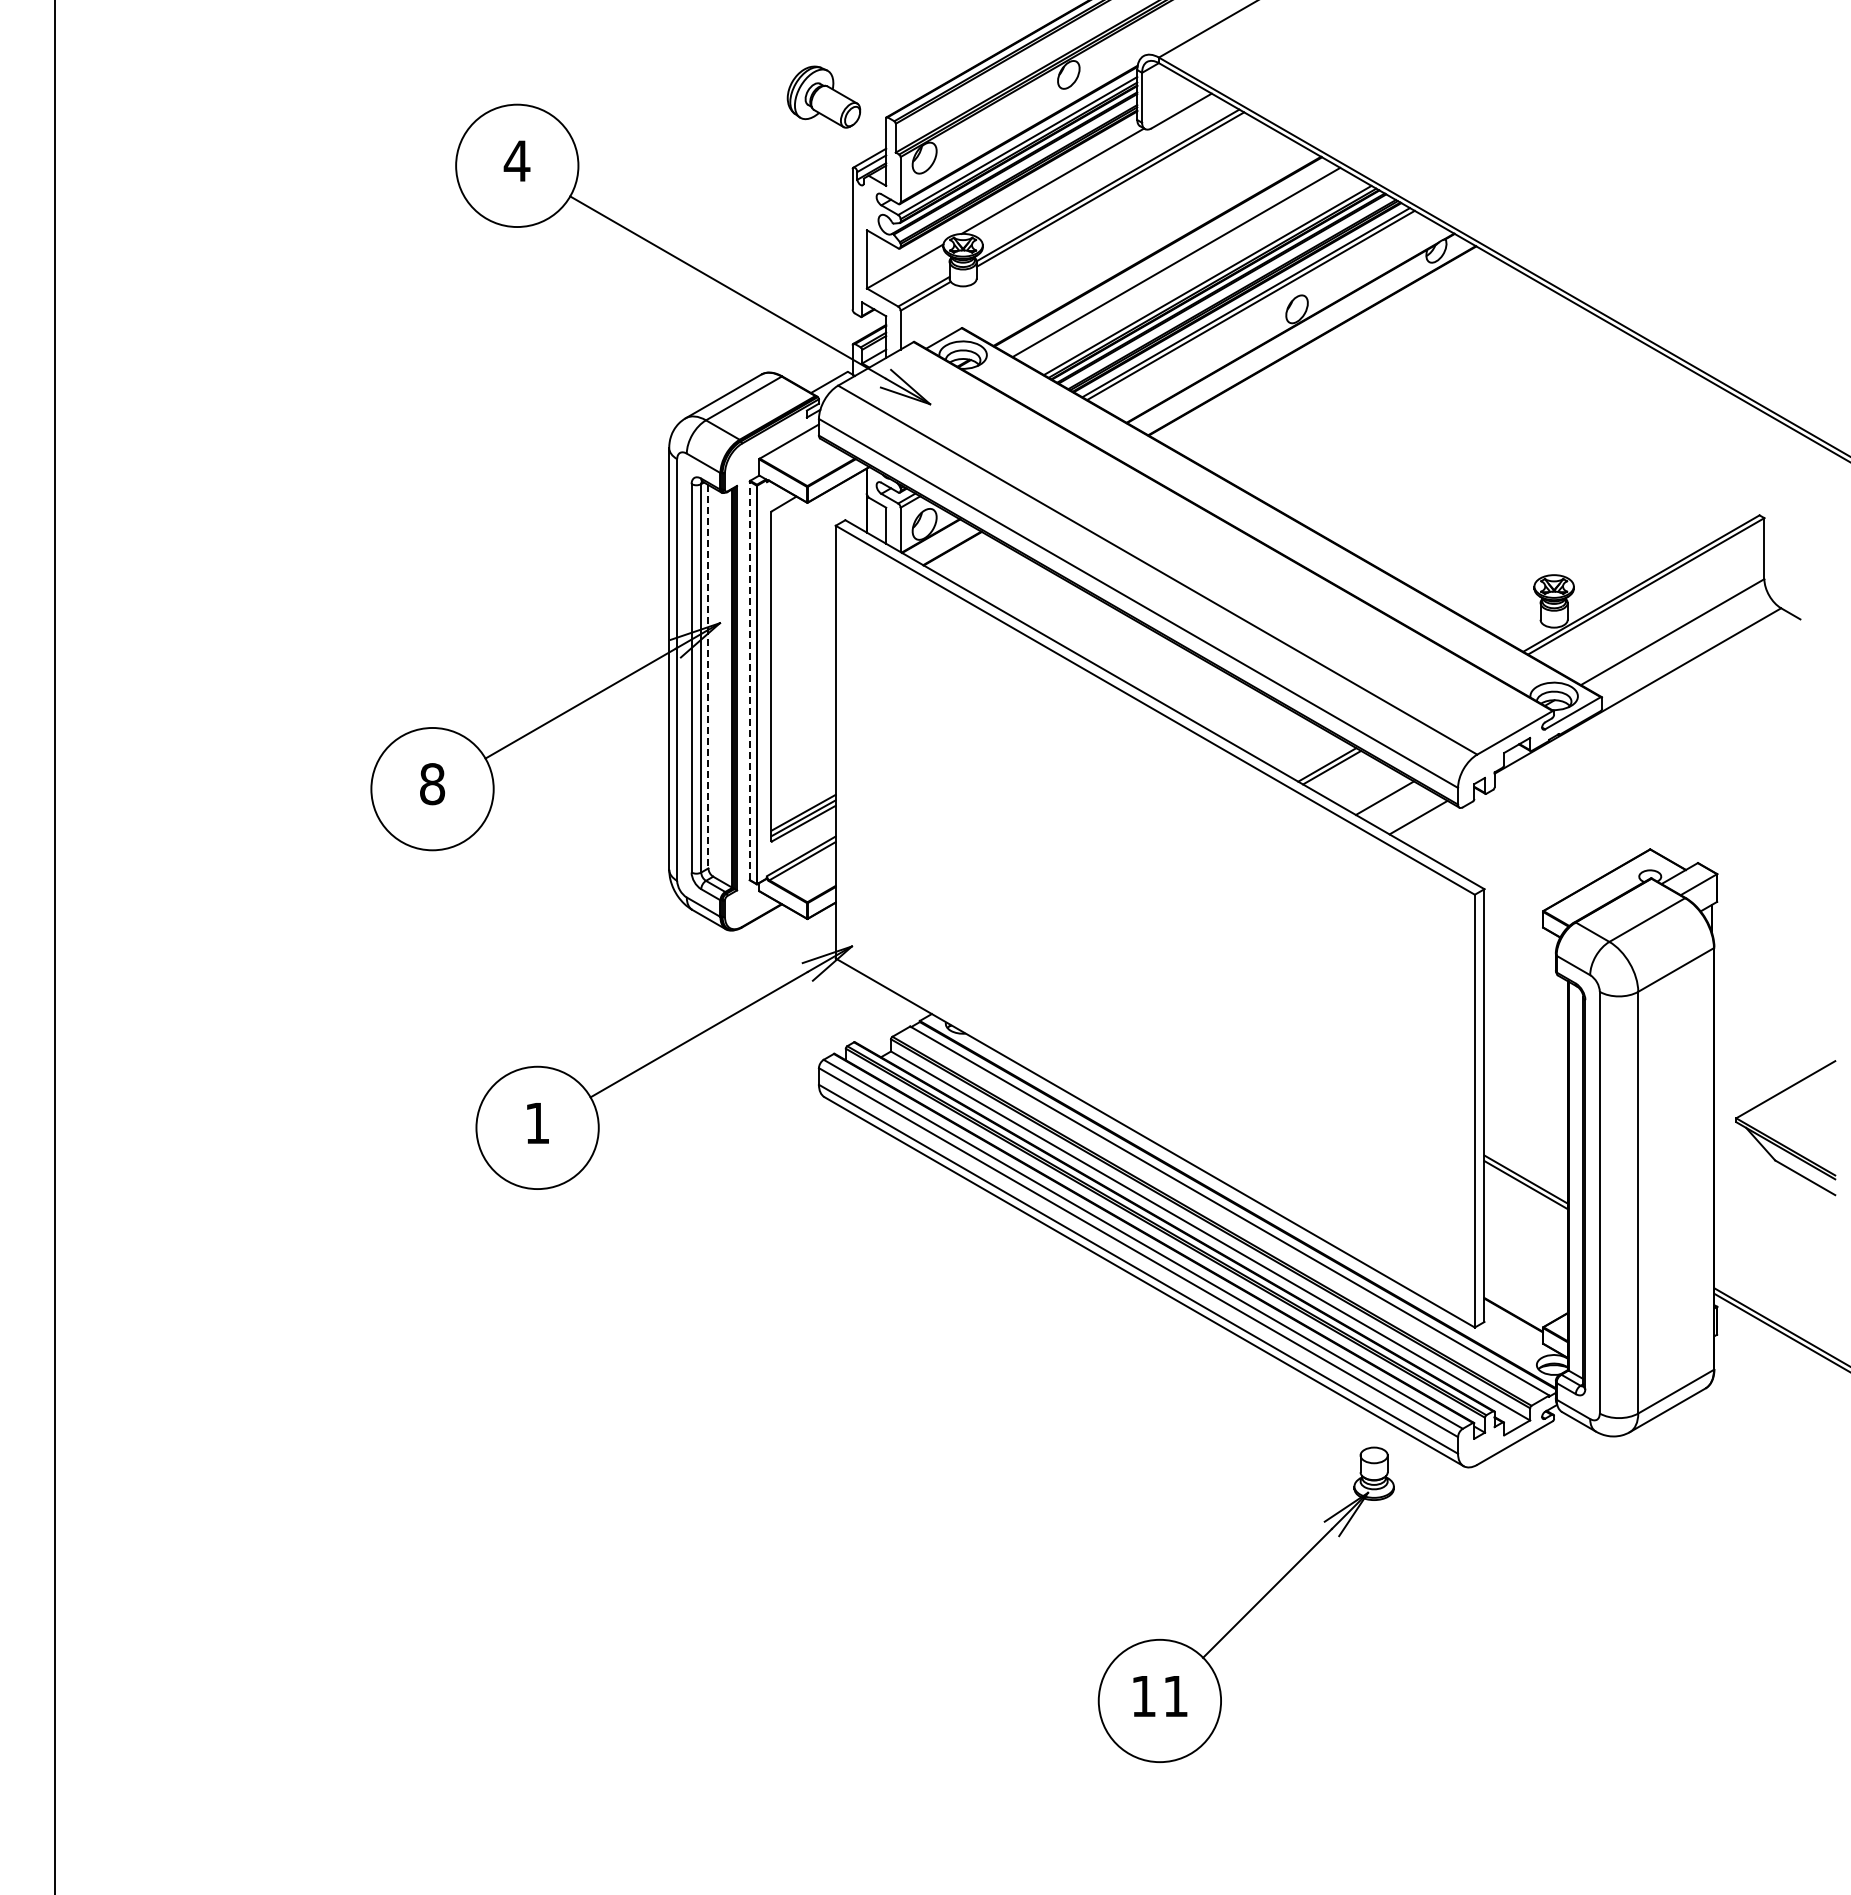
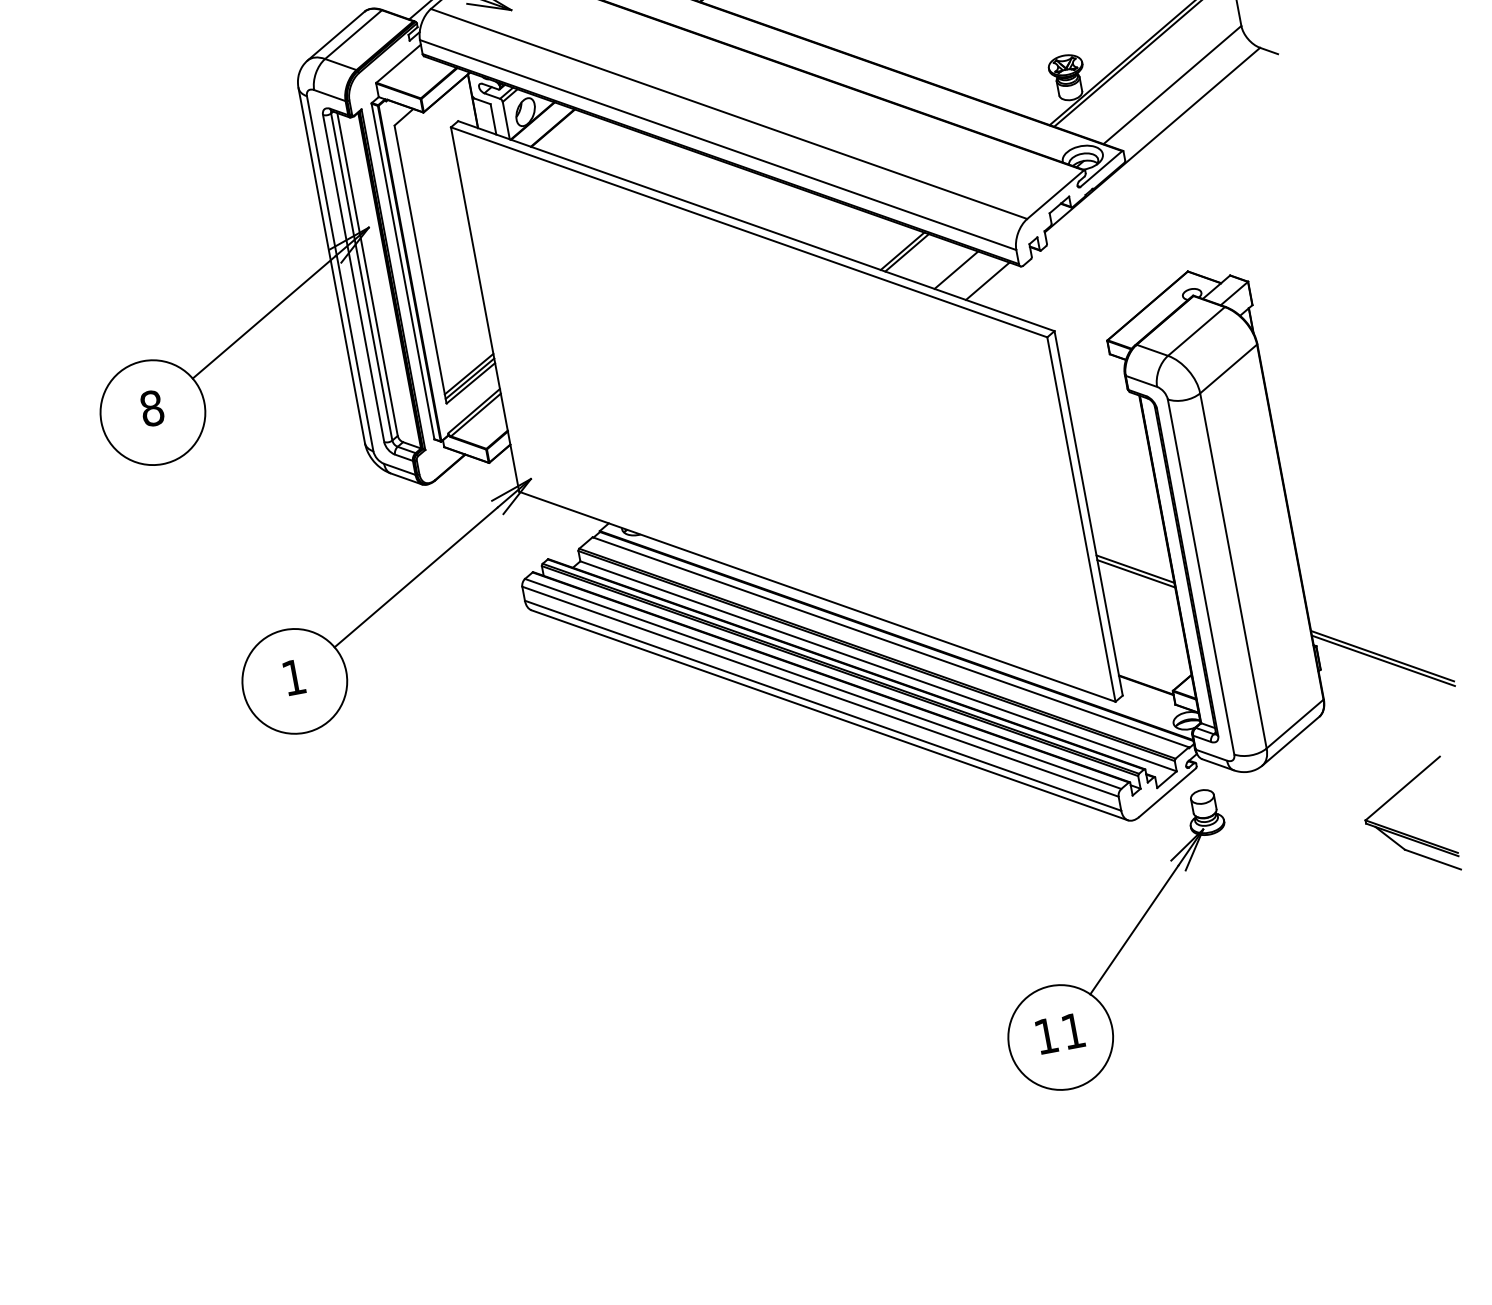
line: (708, 676) -> (367, 274), dashed -> solid
line: (749, 680) -> (402, 271), dashed -> solid
part: (1778, 1141) -> (1404, 833), moved
part: (1250, 1609) -> (1122, 946), moved

